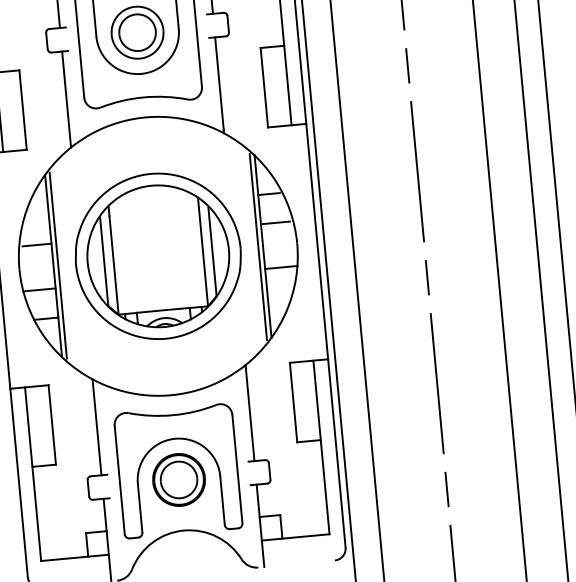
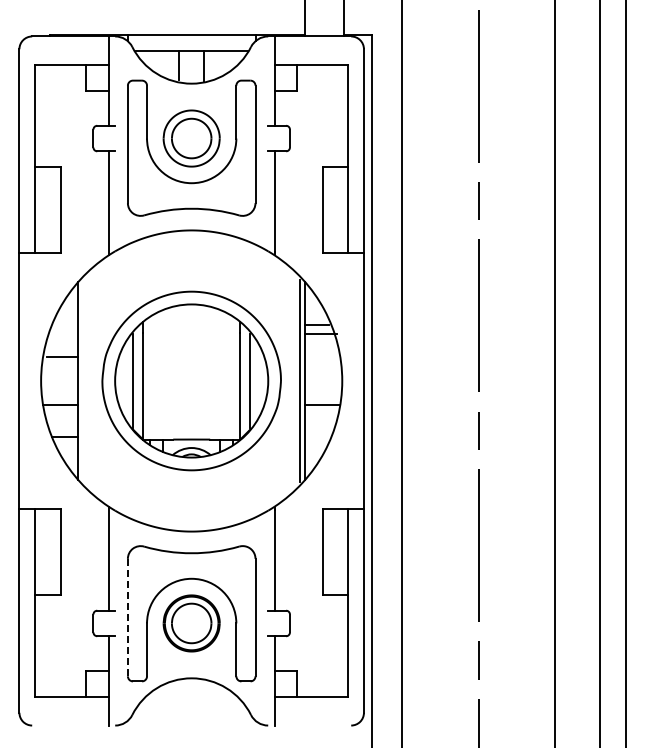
line: (275, 222) -> (320, 333), moved
line: (58, 265) -> (83, 380), removed
line: (119, 479) -> (127, 617), solid -> dashed

